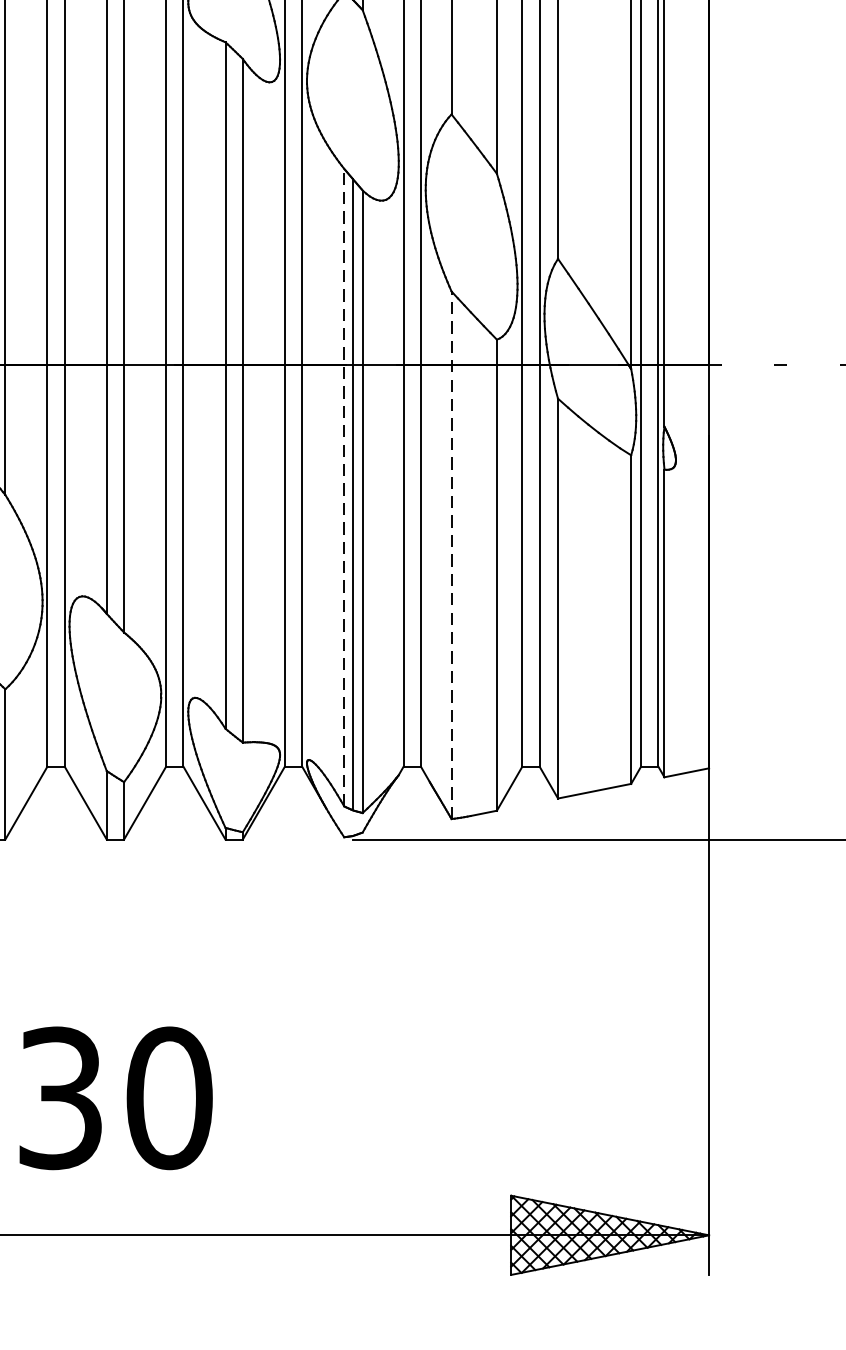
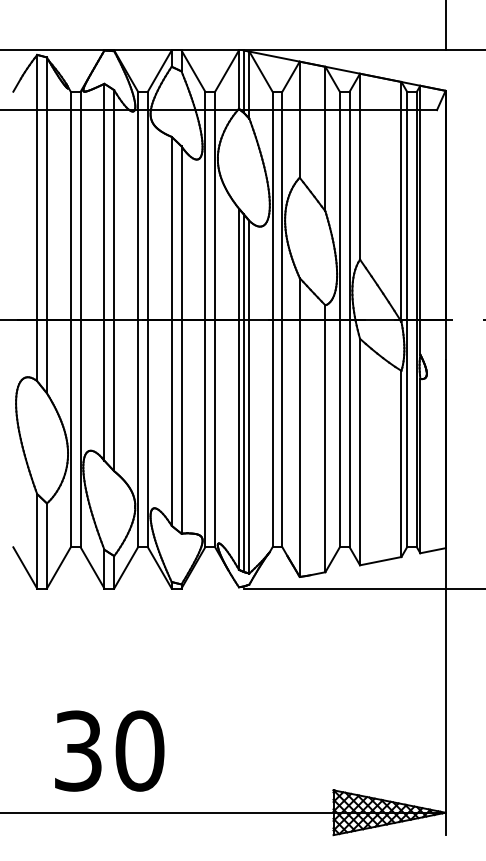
line: (343, 488) -> (238, 389), dashed -> solid
line: (451, 555) -> (299, 427), dashed -> solid
text: (115, 1097) -> (109, 750), moved

